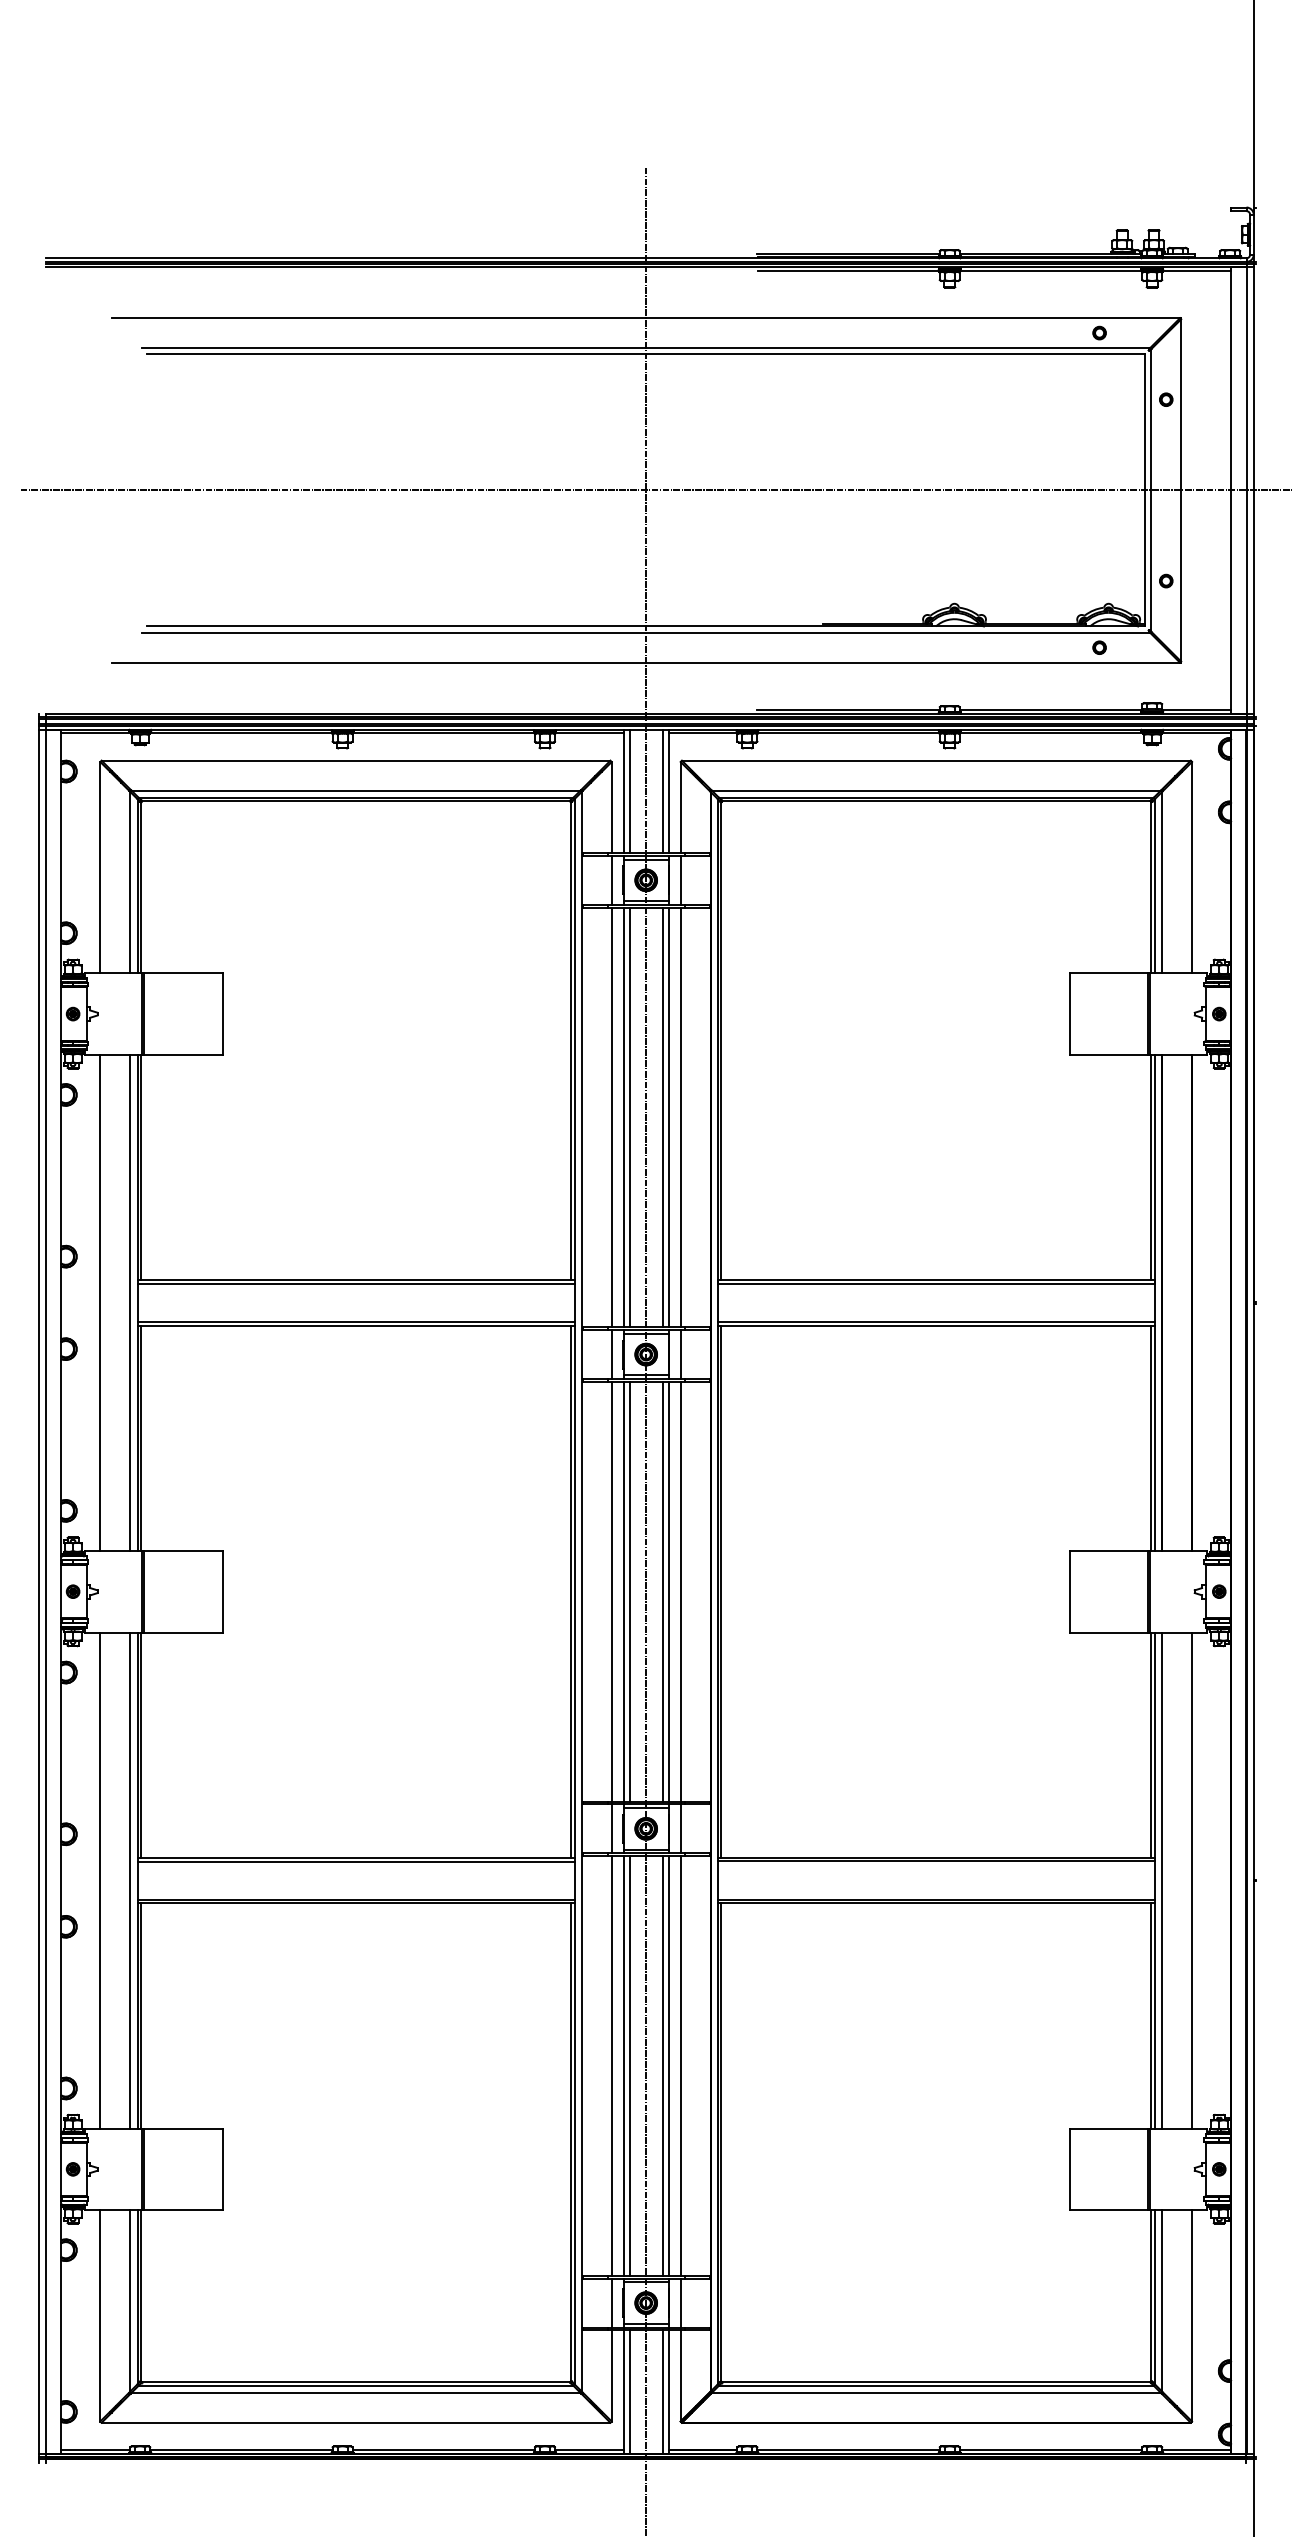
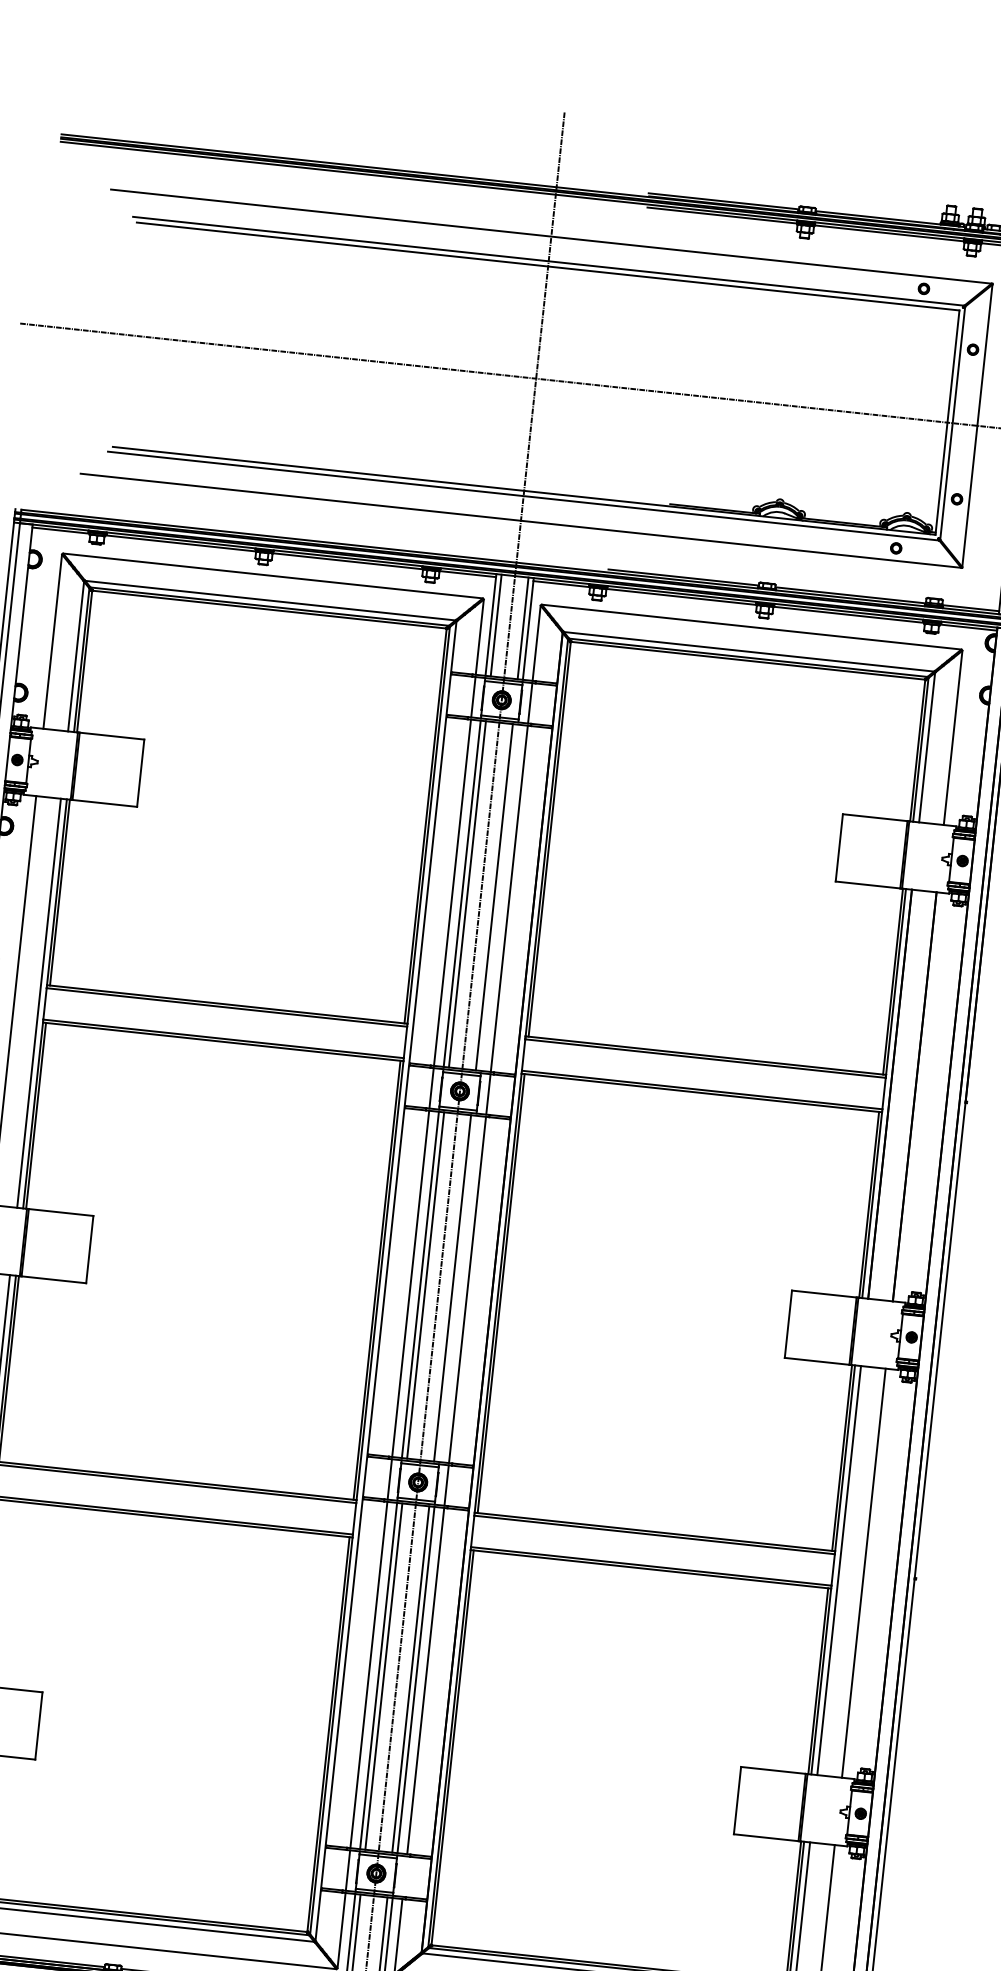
line: (668, 1117) -> (499, 897), removed
line: (668, 1591) -> (457, 1288), removed
line: (680, 2302) -> (404, 1876), removed

